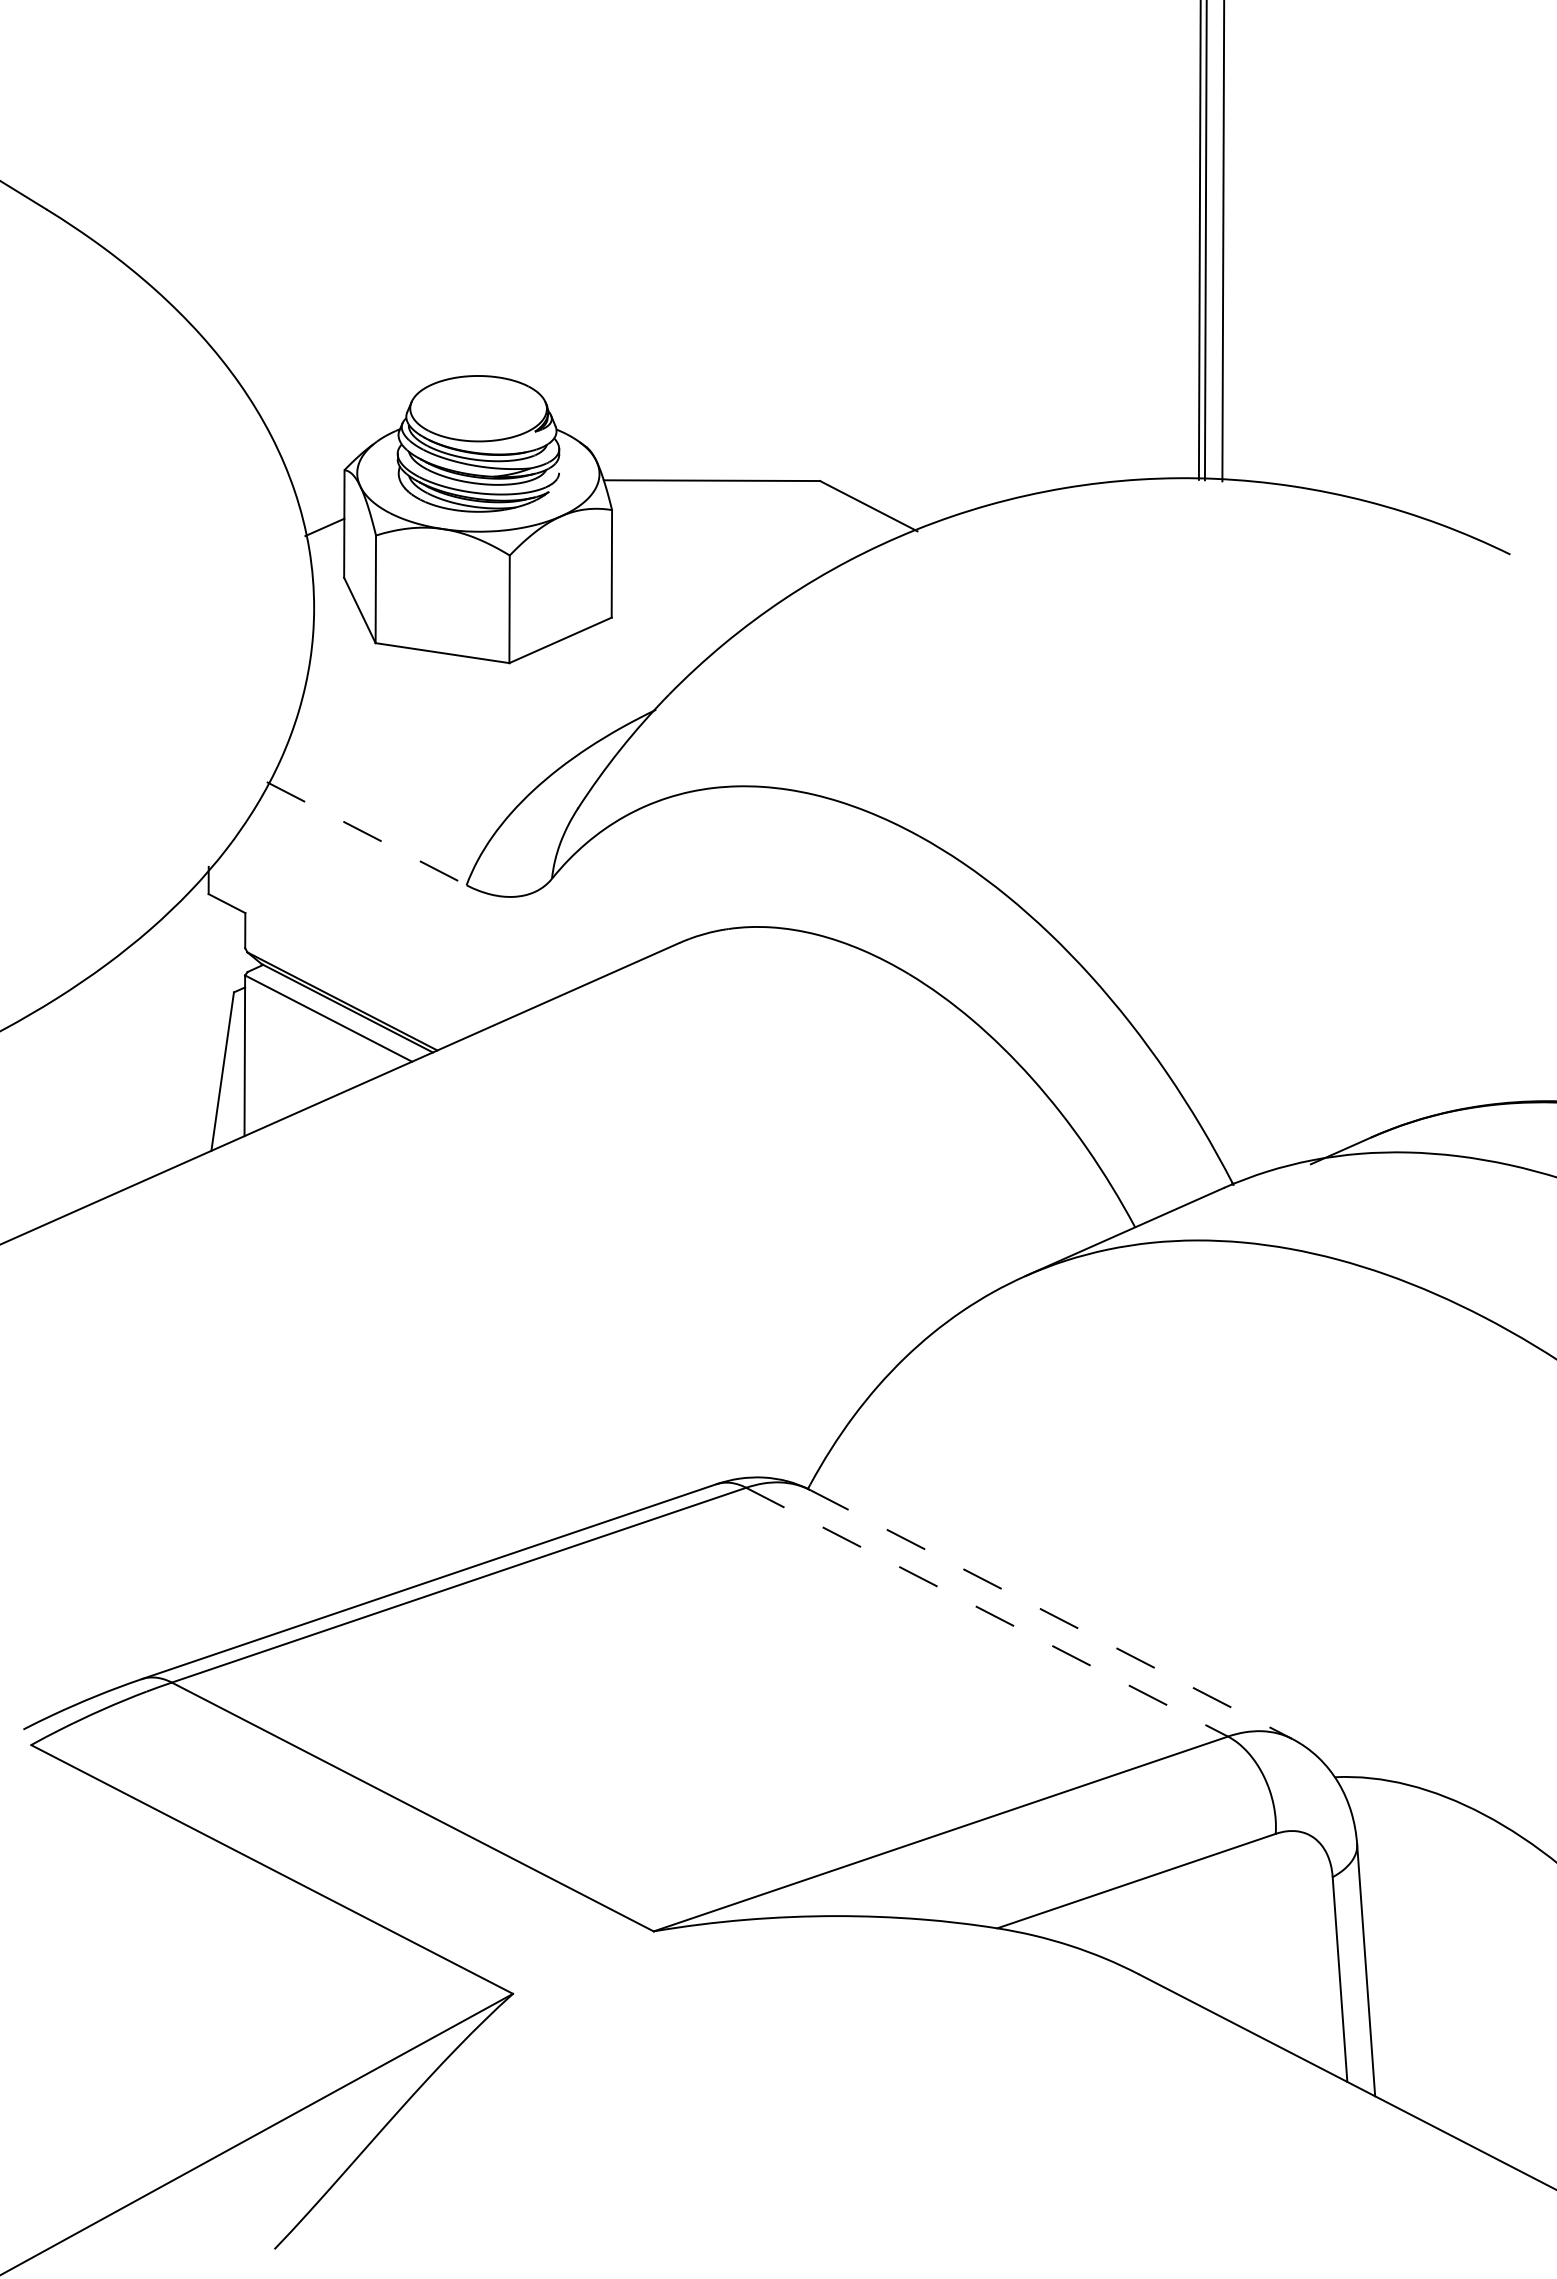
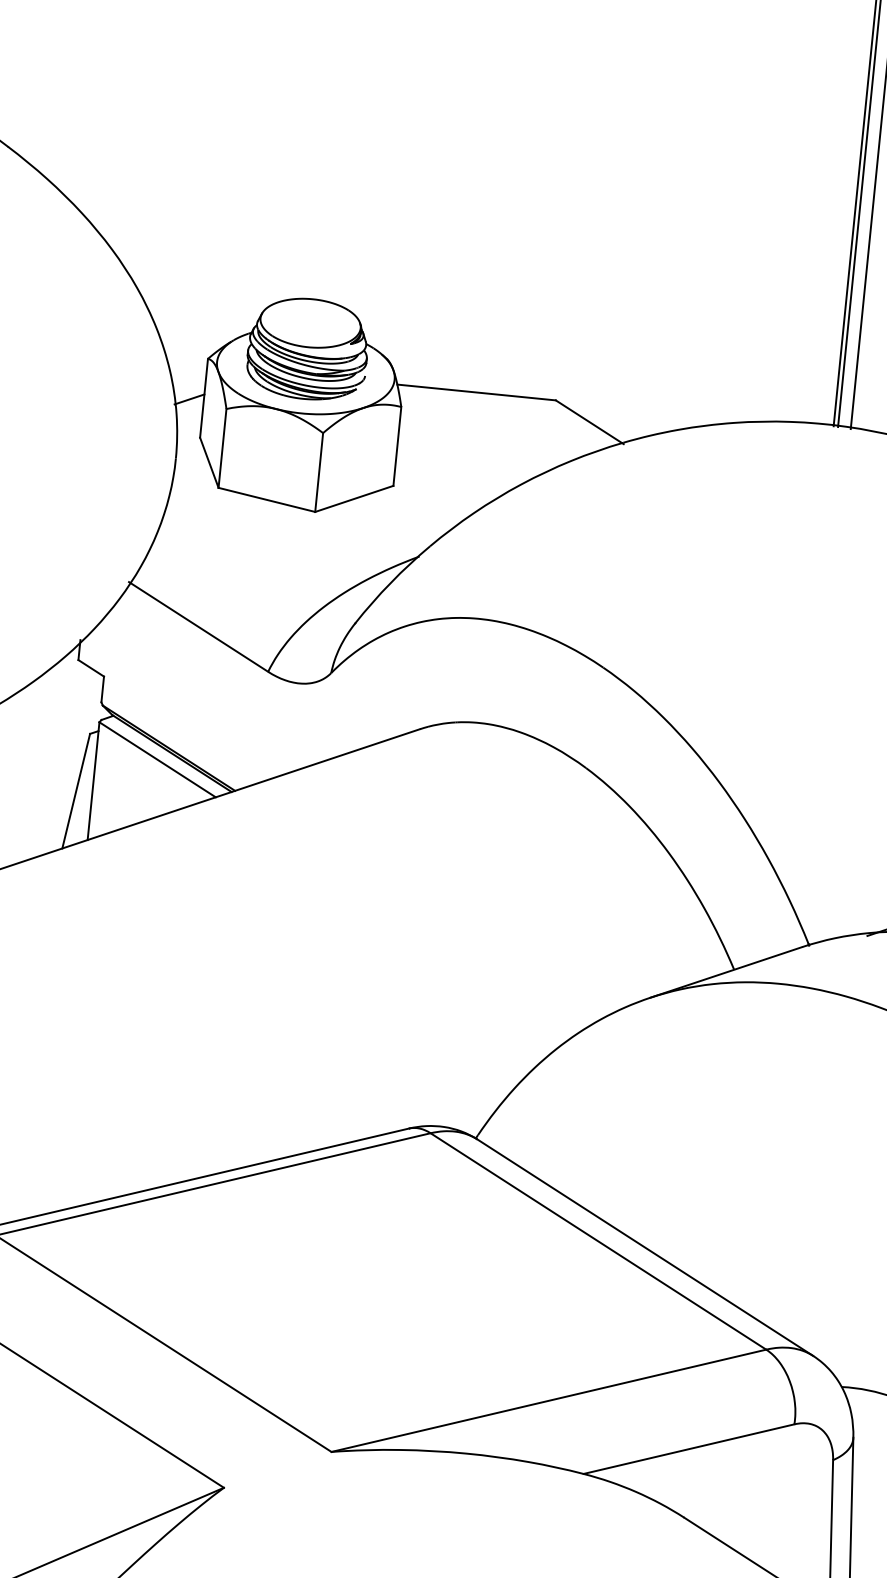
line: (367, 833) -> (199, 626), dashed -> solid
line: (987, 1612) -> (598, 1241), dashed -> solid
line: (1051, 1614) -> (645, 1247), dashed -> solid

